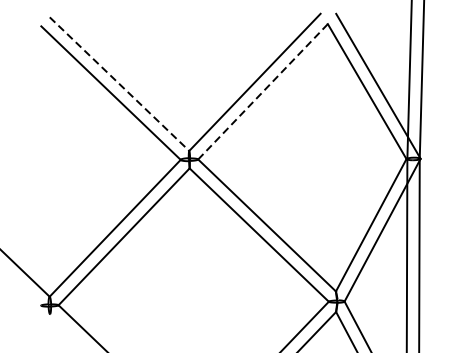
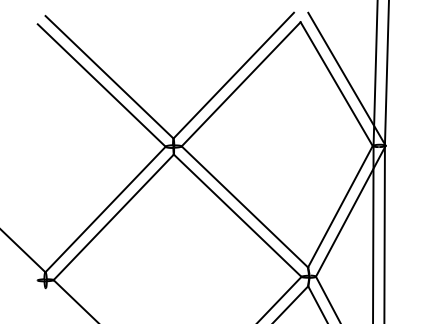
line: (119, 84) -> (109, 77), dashed -> solid
line: (262, 92) -> (240, 84), dashed -> solid

